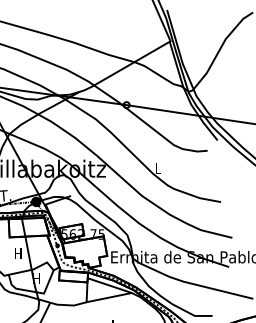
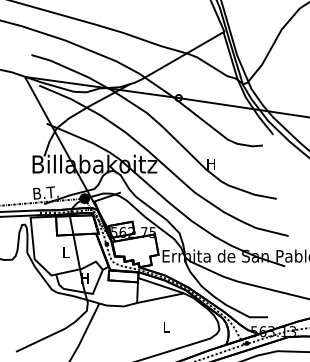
text: (157, 169) -> (210, 164), L -> H
text: (17, 253) -> (65, 252), H -> L

